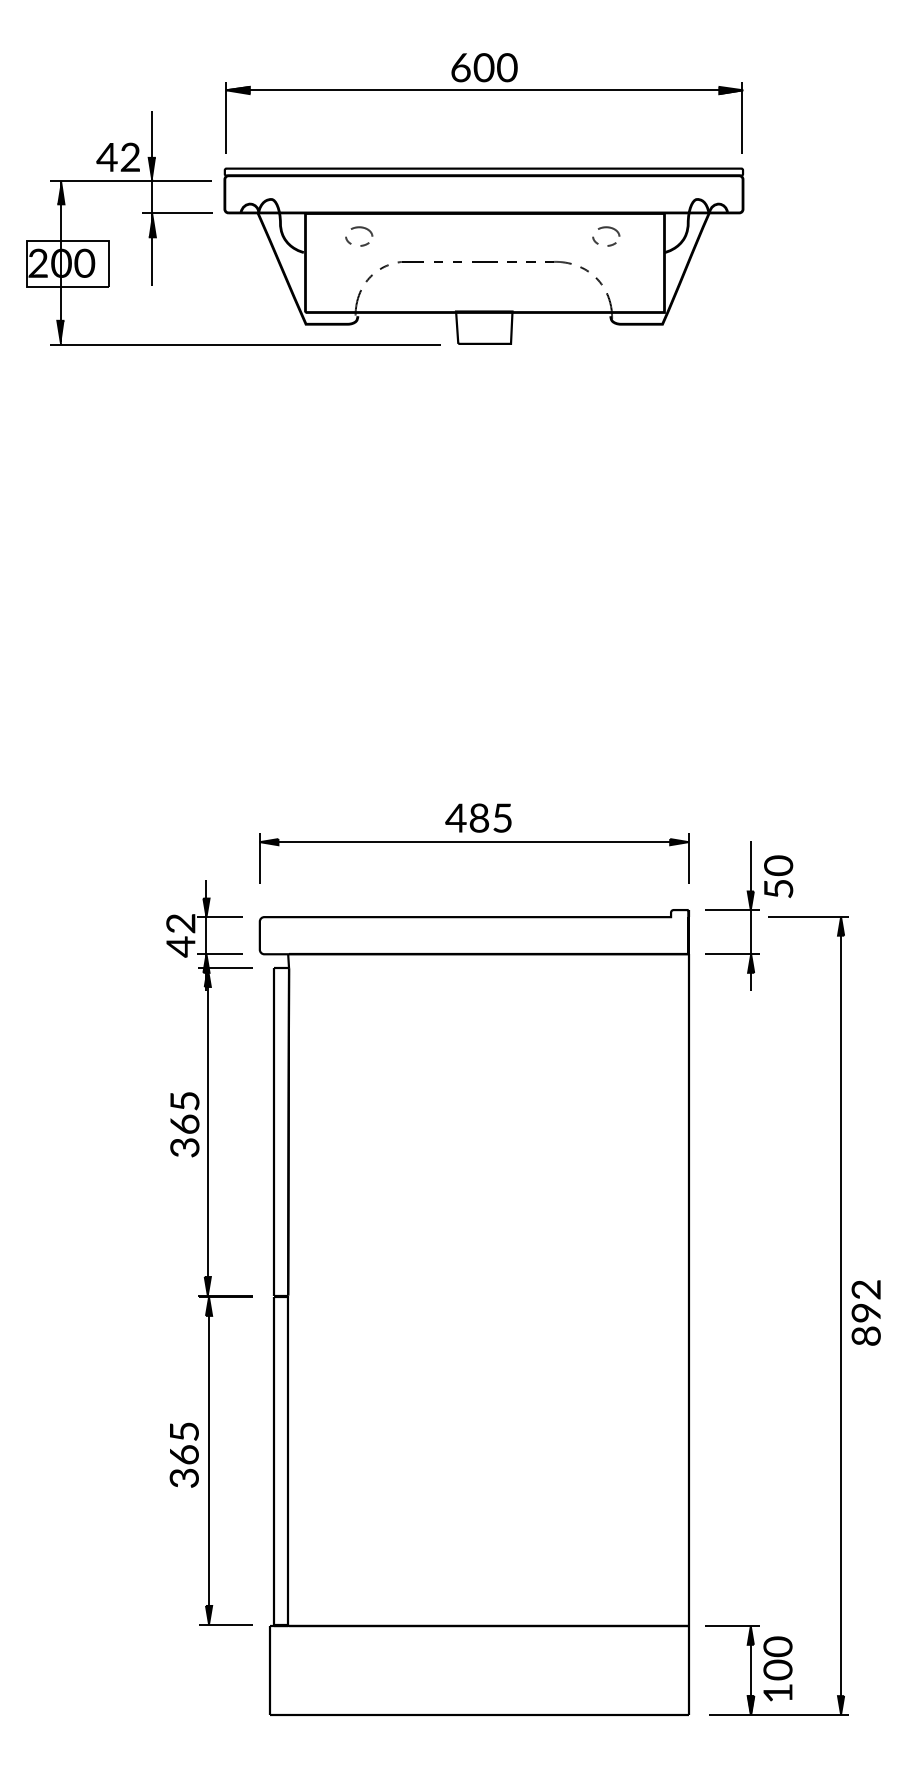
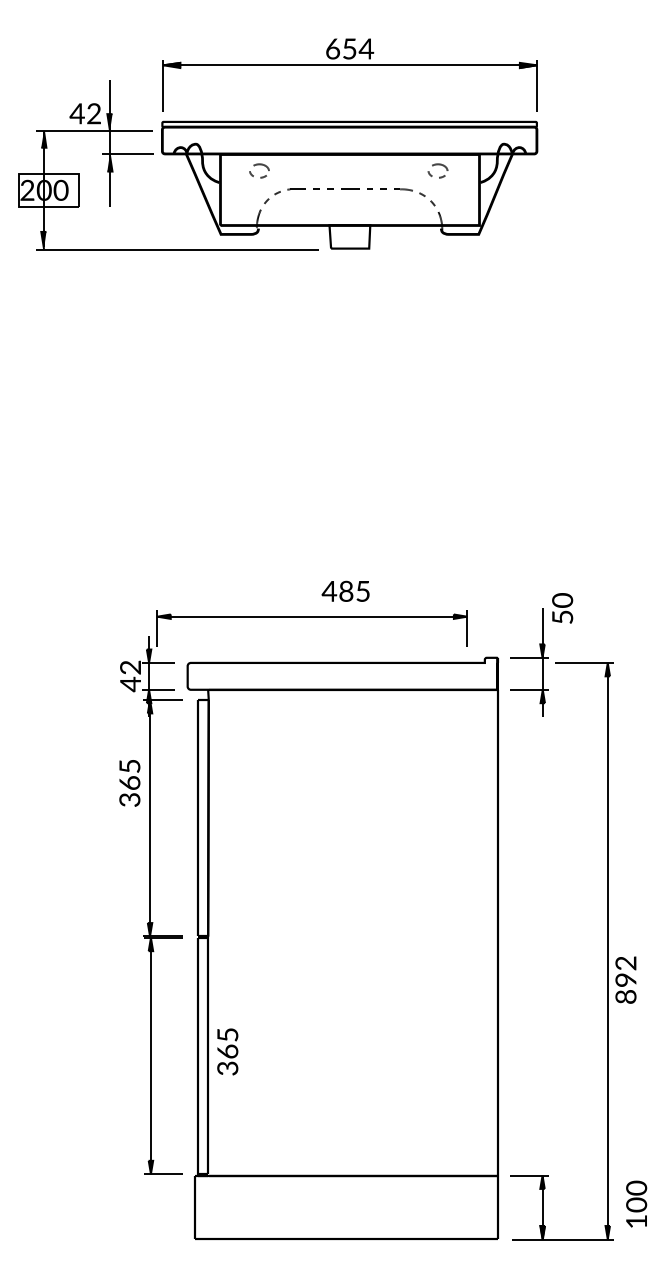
text: (495, 67) -> (357, 48), 600 -> 654
part: (474, 842) -> (312, 616), moved
text: (778, 876) -> (562, 608), moved
text: (184, 1124) -> (129, 783), moved
text: (865, 1312) -> (625, 979), moved
text: (183, 1454) -> (227, 1051), moved
text: (777, 1668) -> (636, 1203), moved

